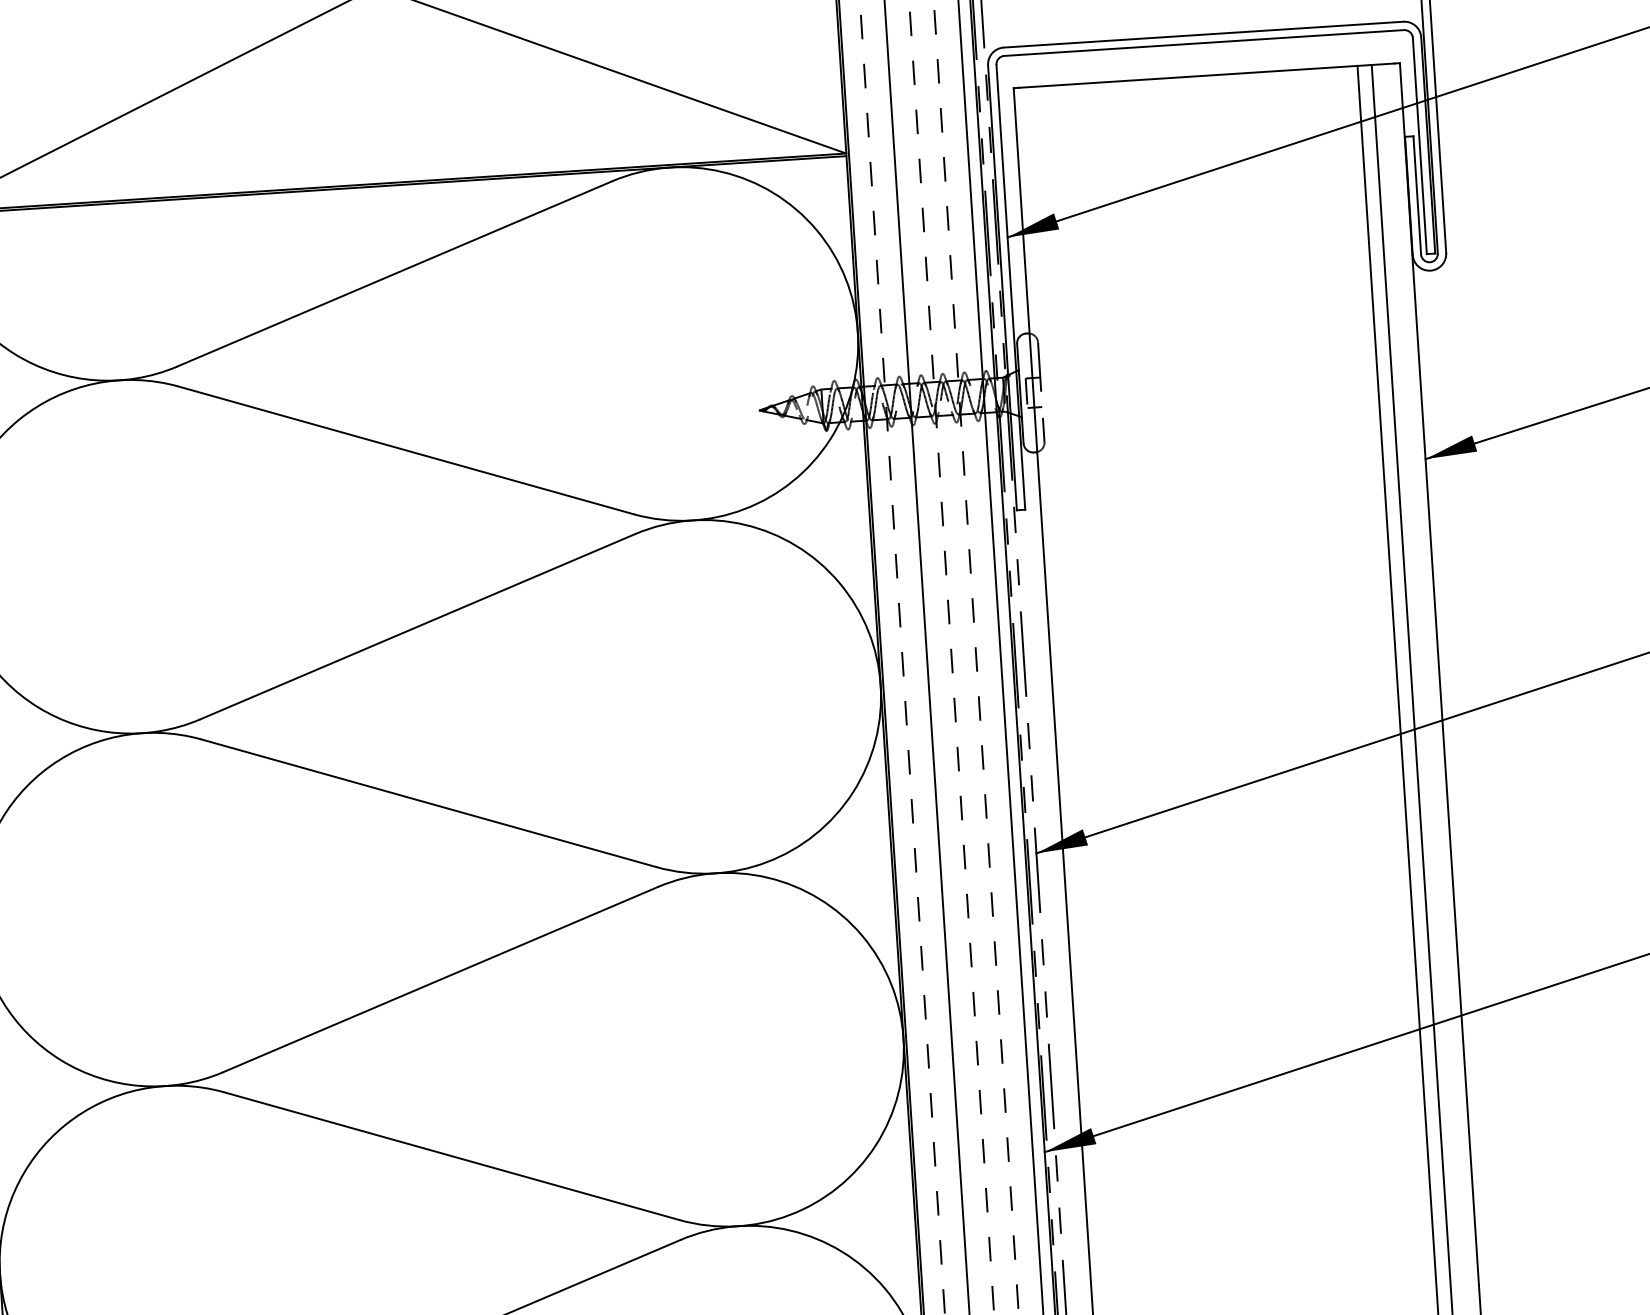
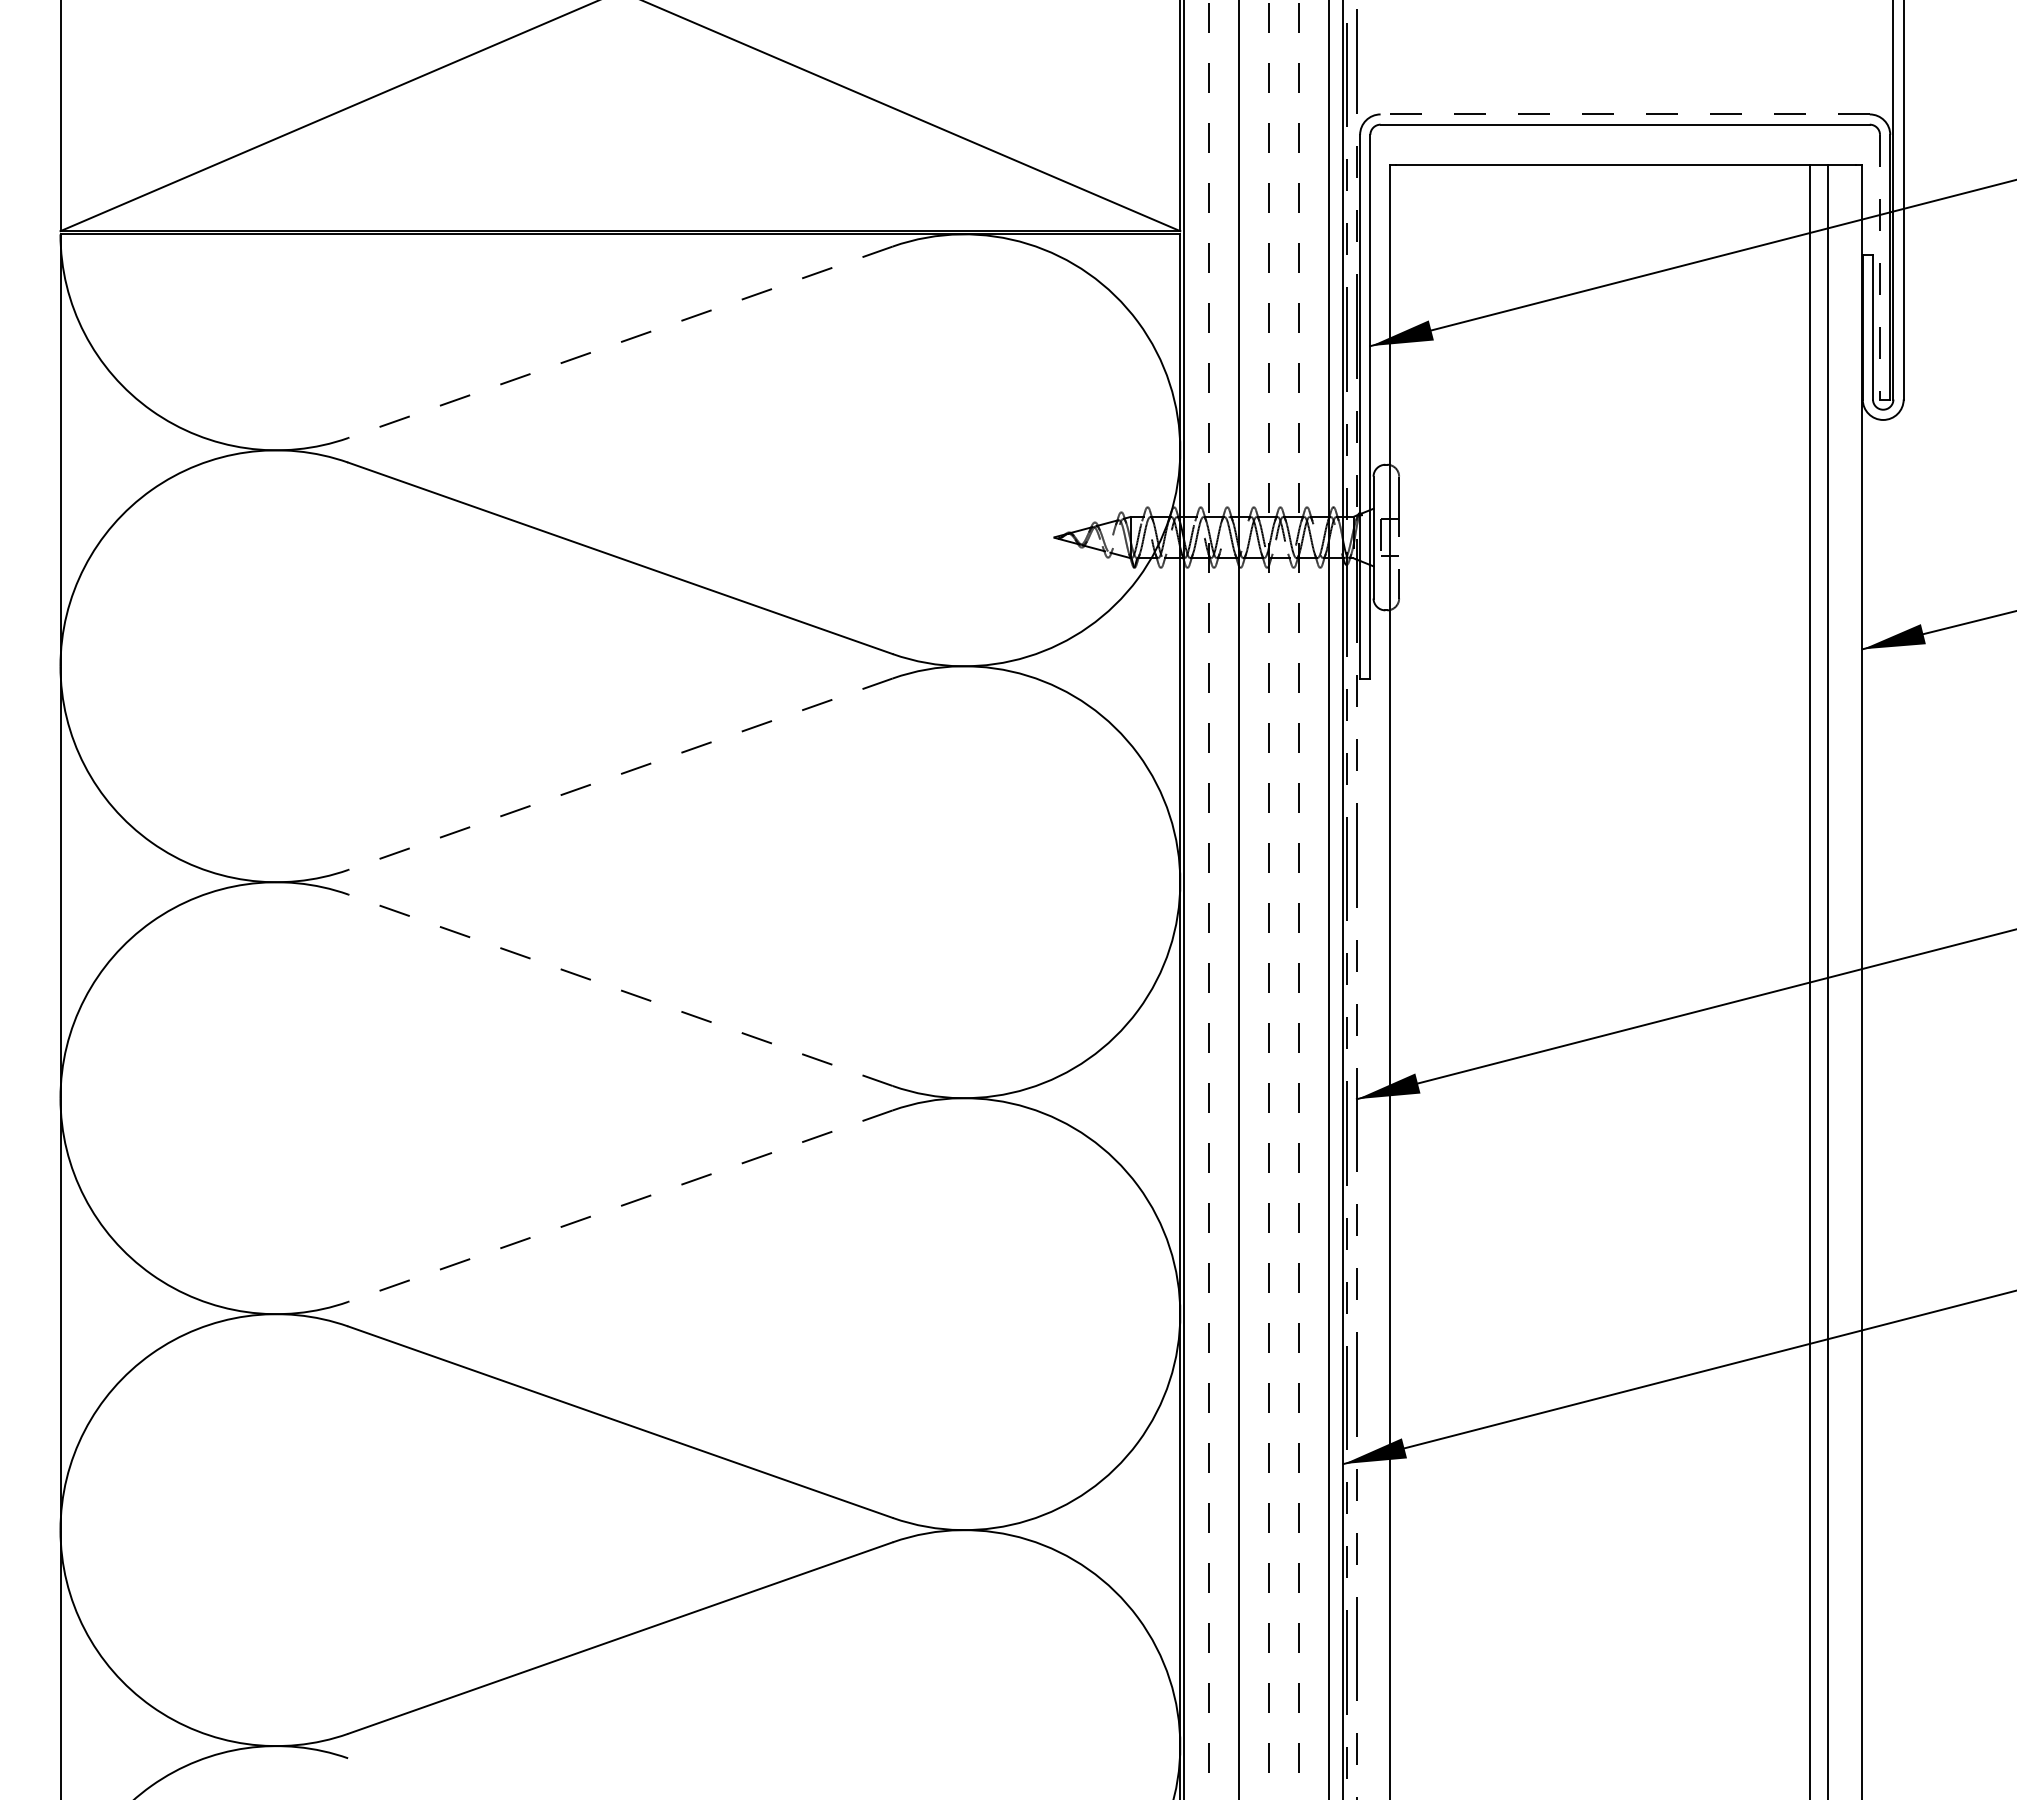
line: (1203, 34) -> (1625, 114), solid -> dashed
line: (1420, 146) -> (1880, 267), solid -> dashed
line: (394, 274) -> (620, 342), solid -> dashed
line: (417, 627) -> (620, 774), solid -> dashed
line: (429, 803) -> (620, 990), solid -> dashed
line: (440, 979) -> (620, 1206), solid -> dashed

